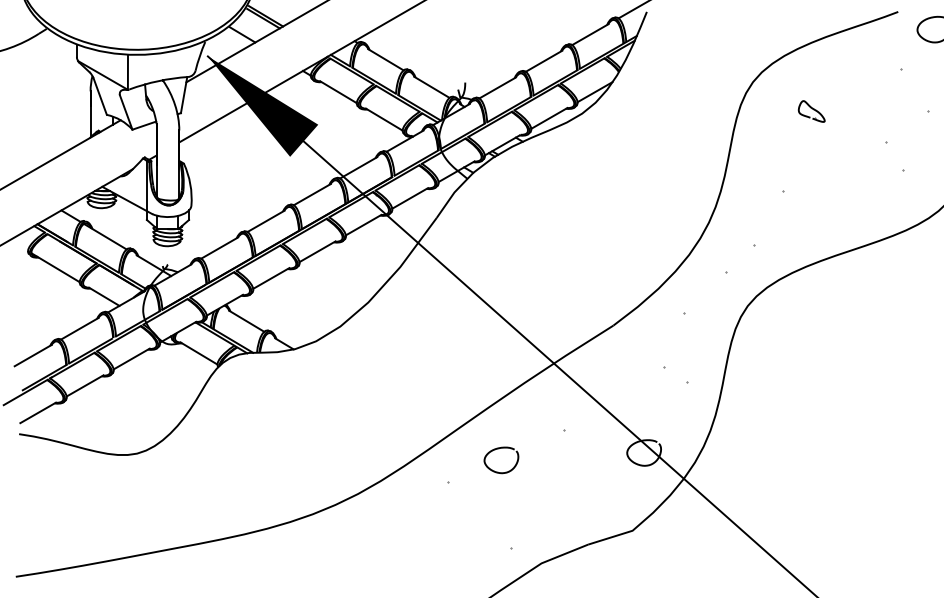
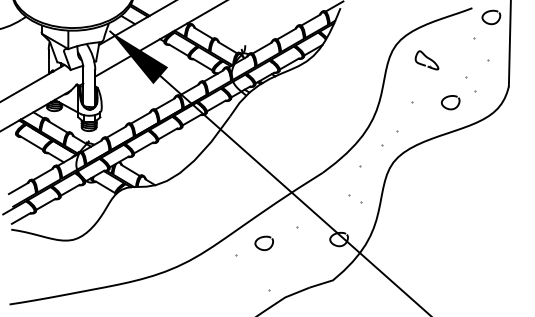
part: (810, 111) -> (426, 60), size x1.67
curve: (854, 182) -> (449, 97), added

